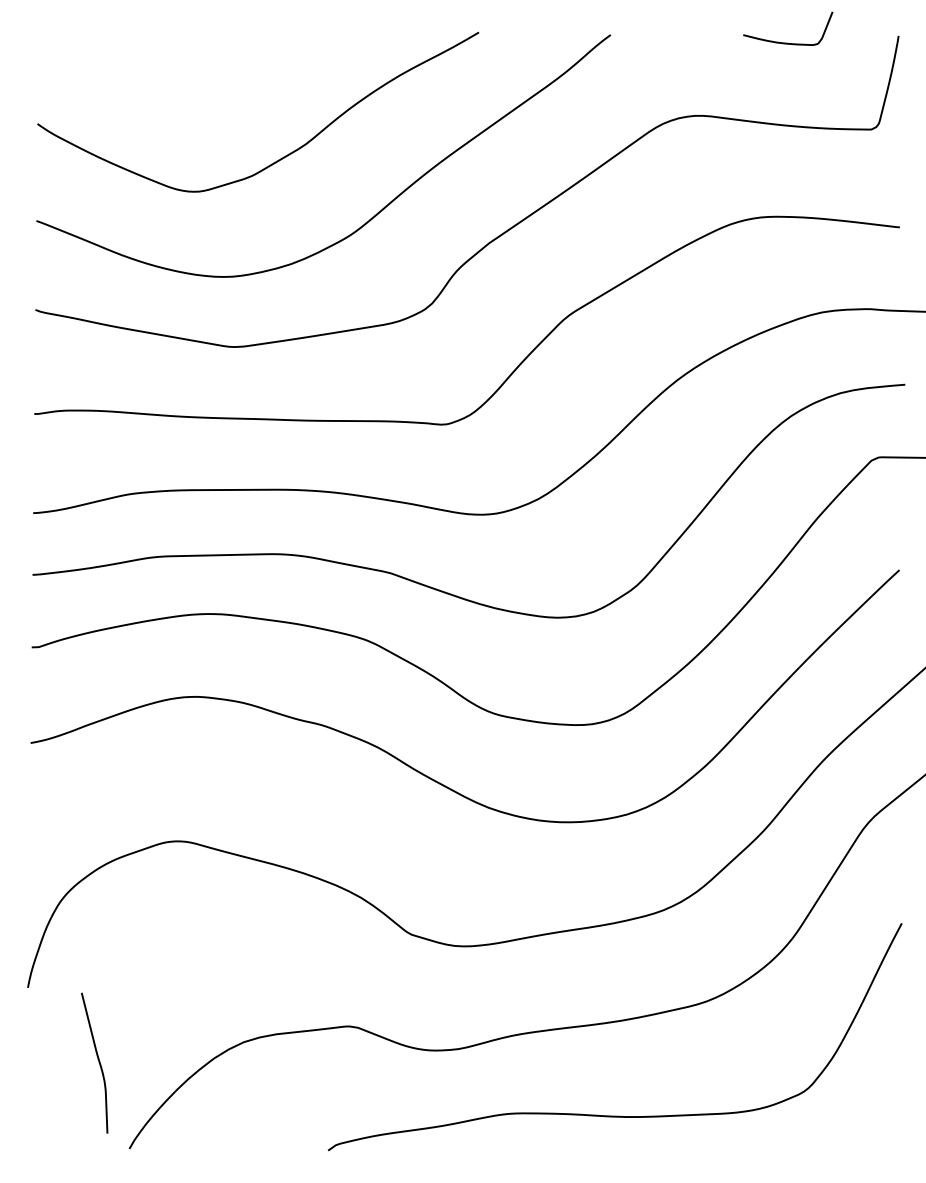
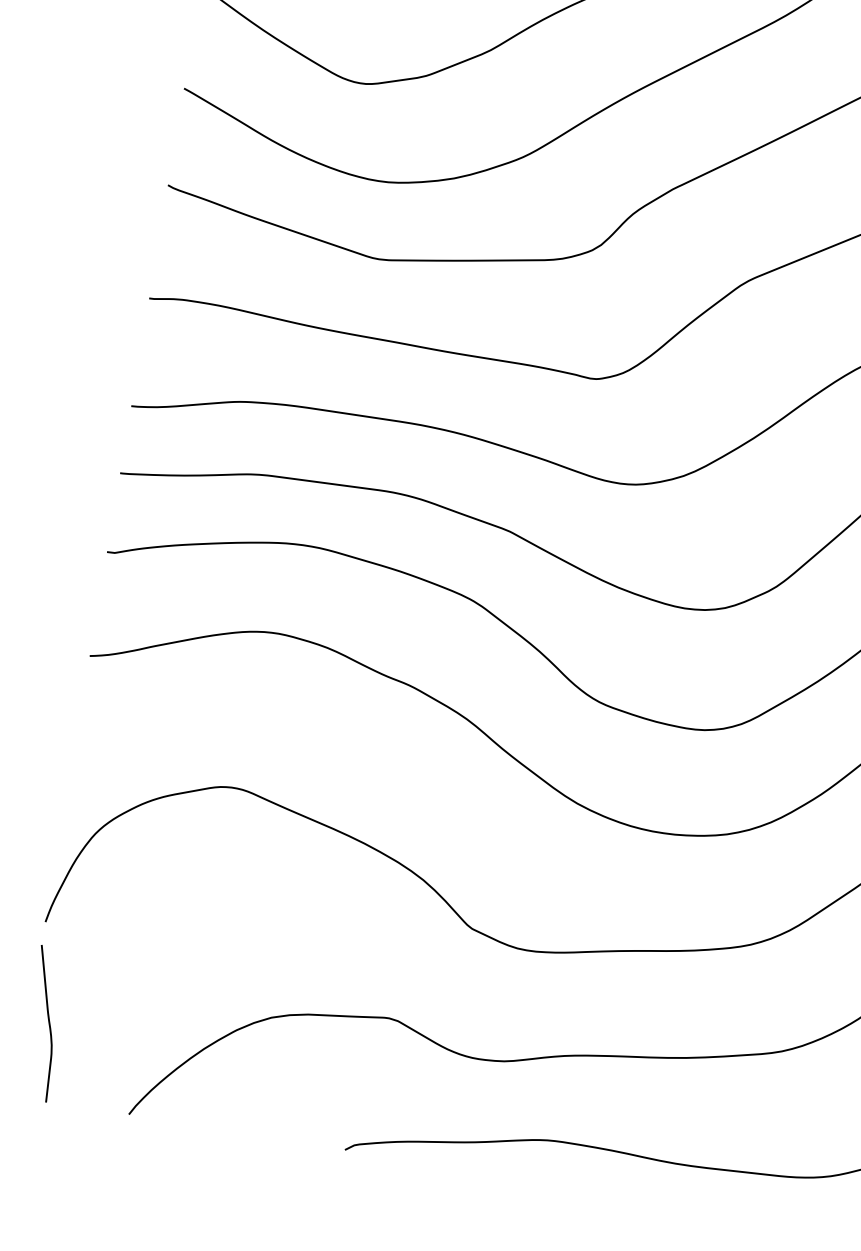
curve: (98, 1062) -> (48, 1023), moved

